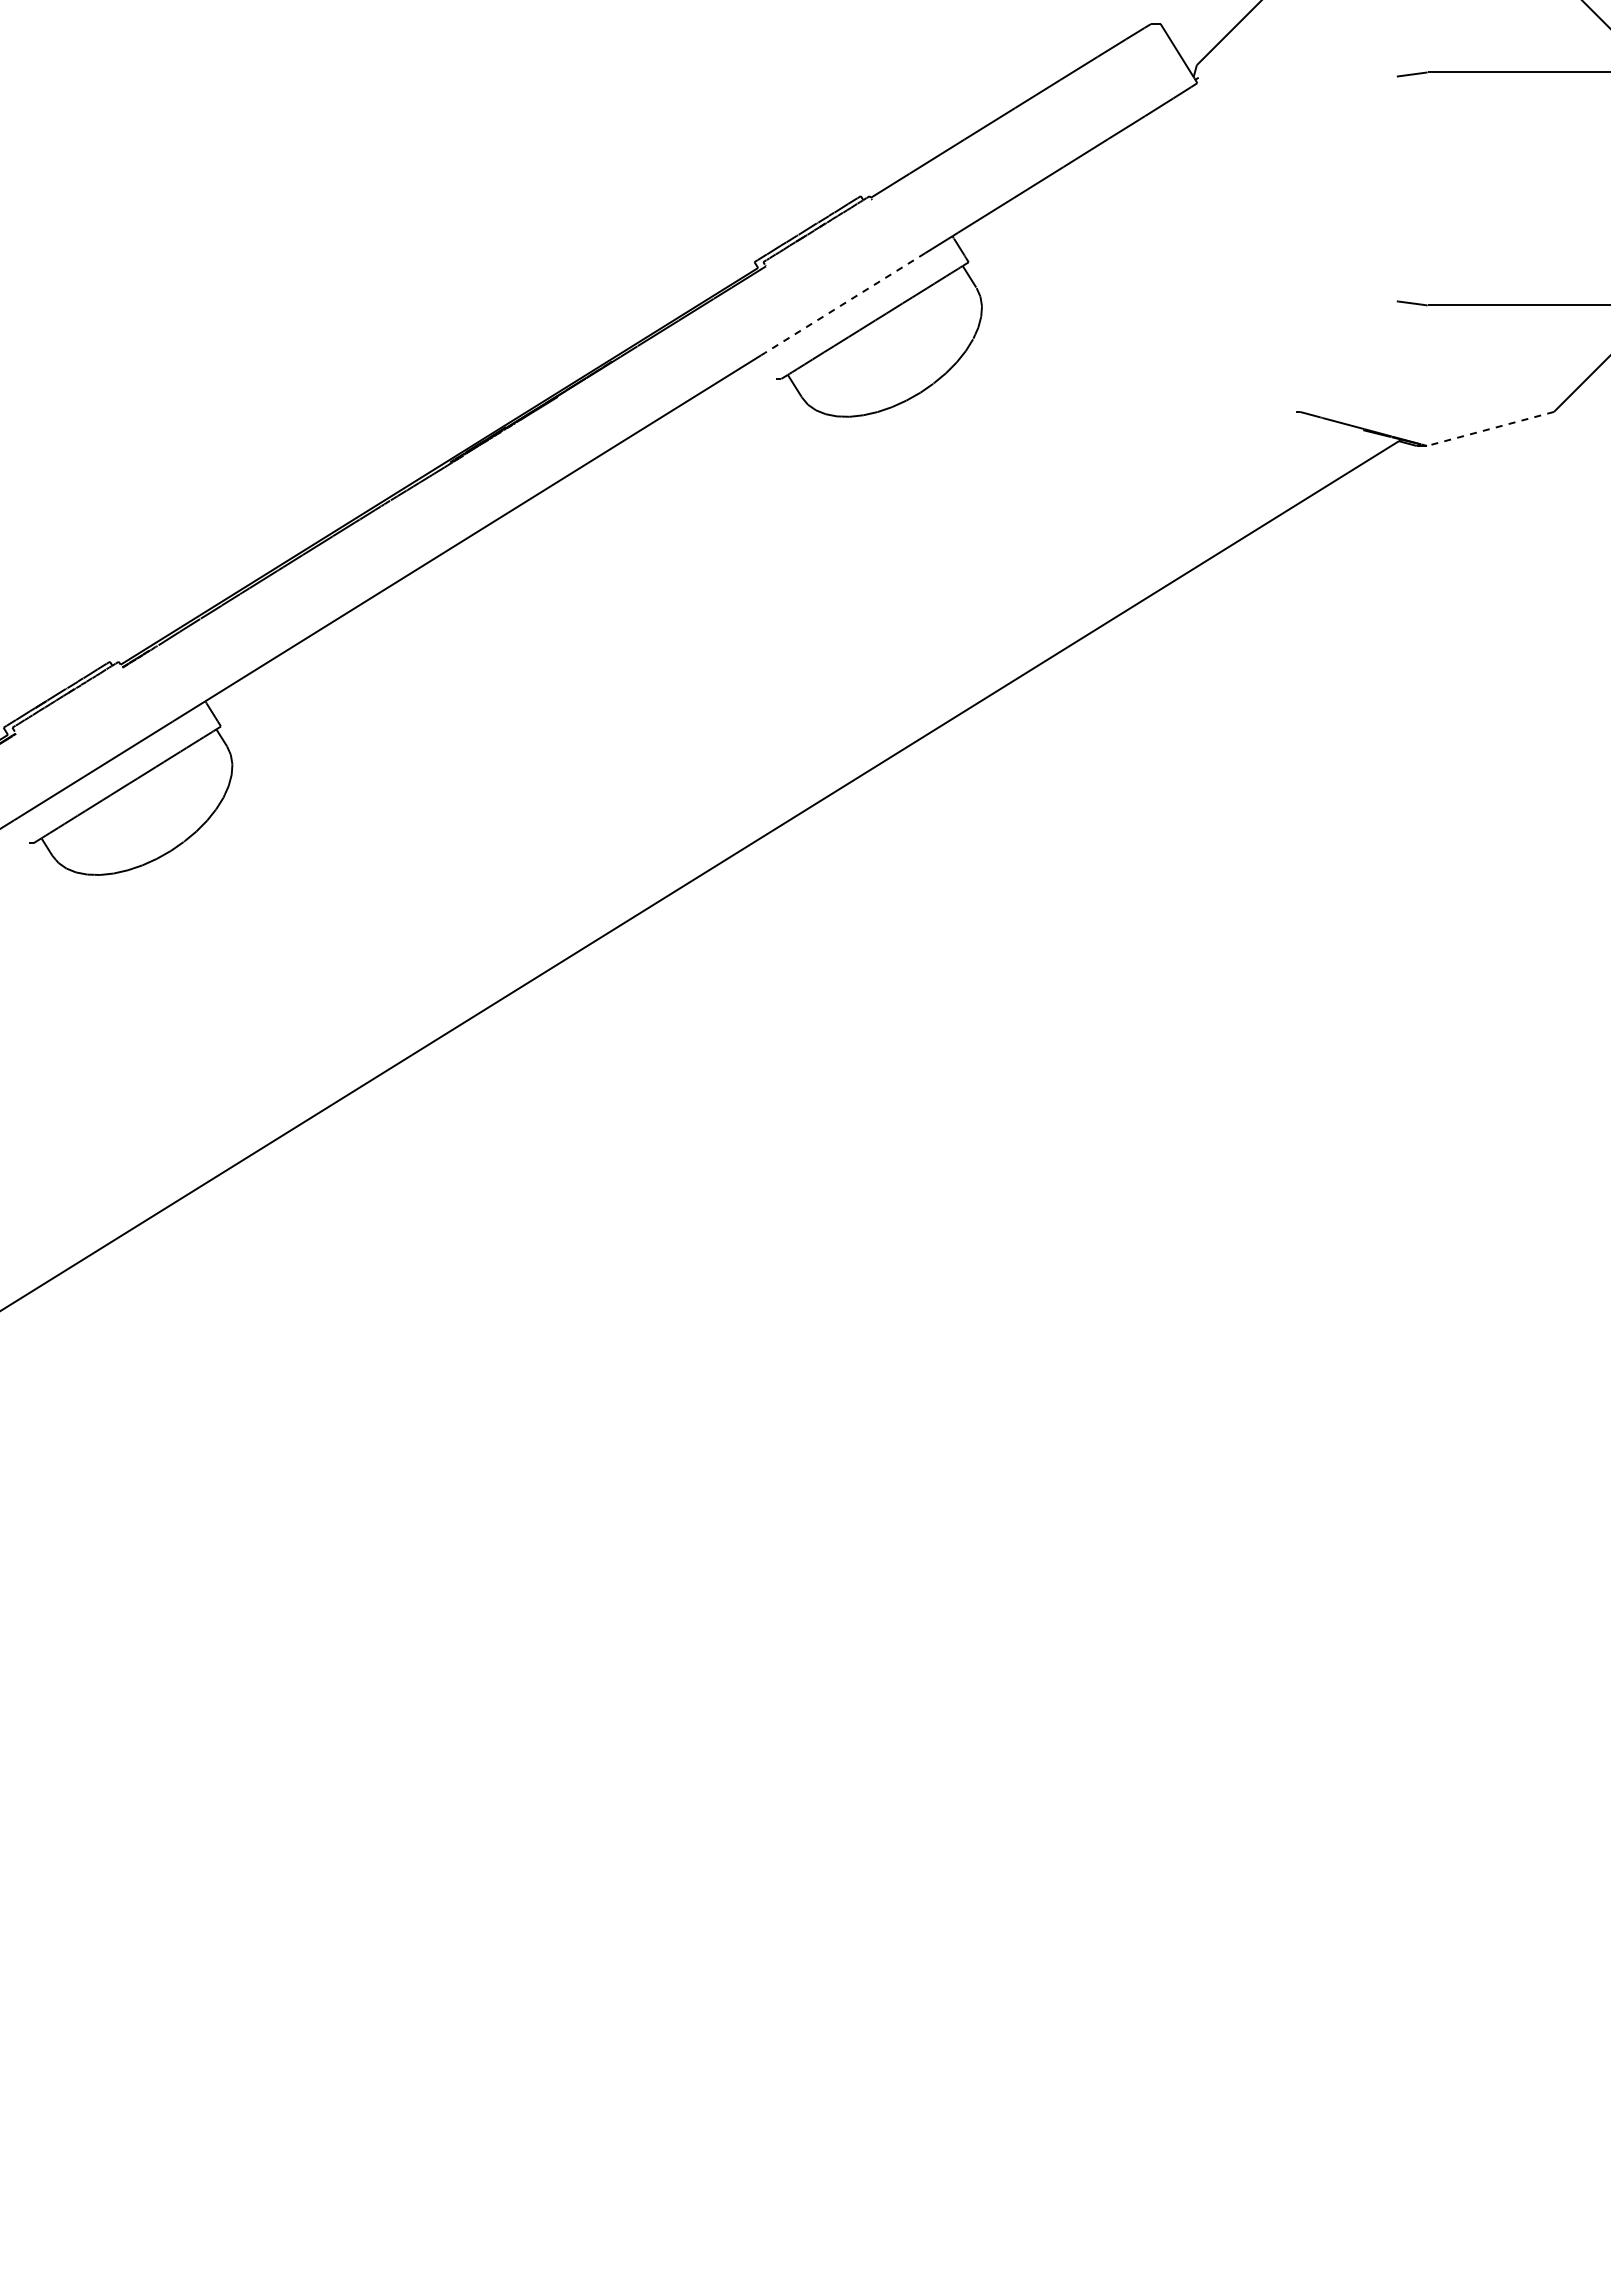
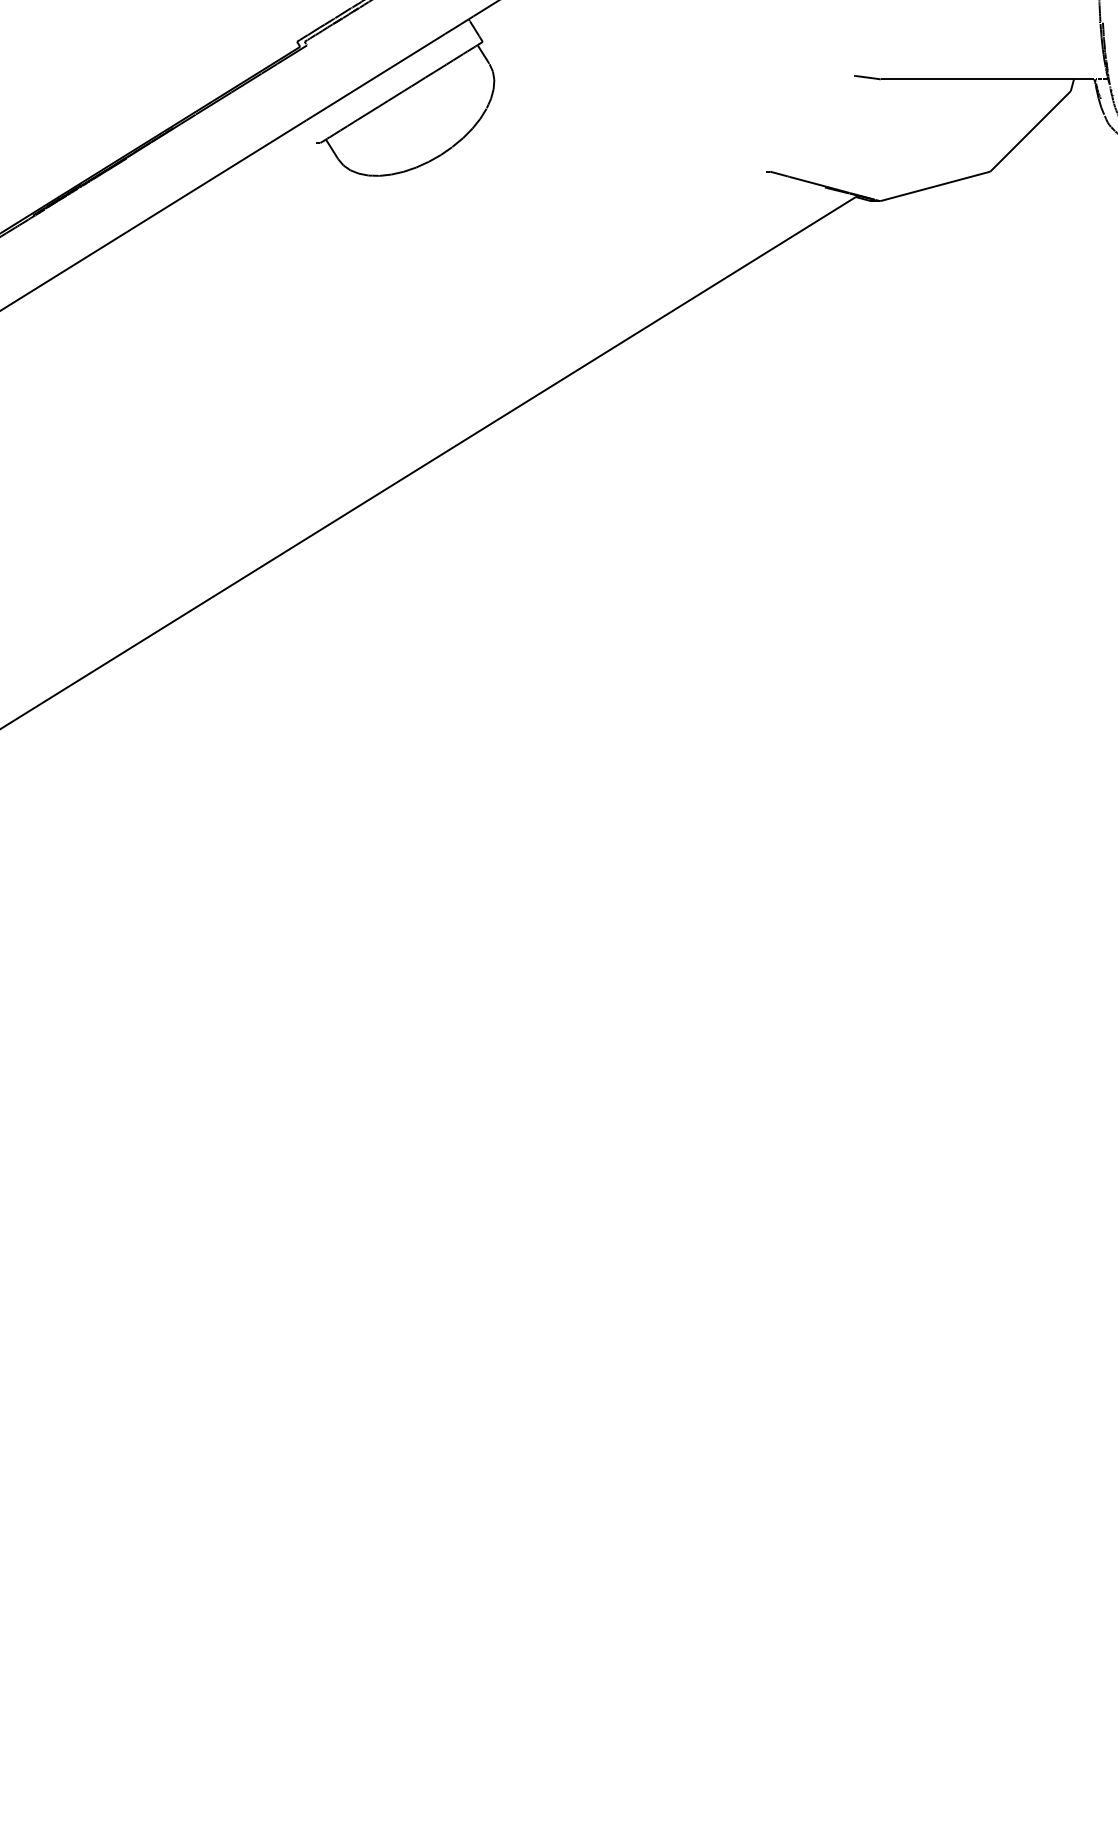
line: (844, 303) -> (375, 77), dashed -> solid
line: (1490, 428) -> (935, 186), dashed -> solid

